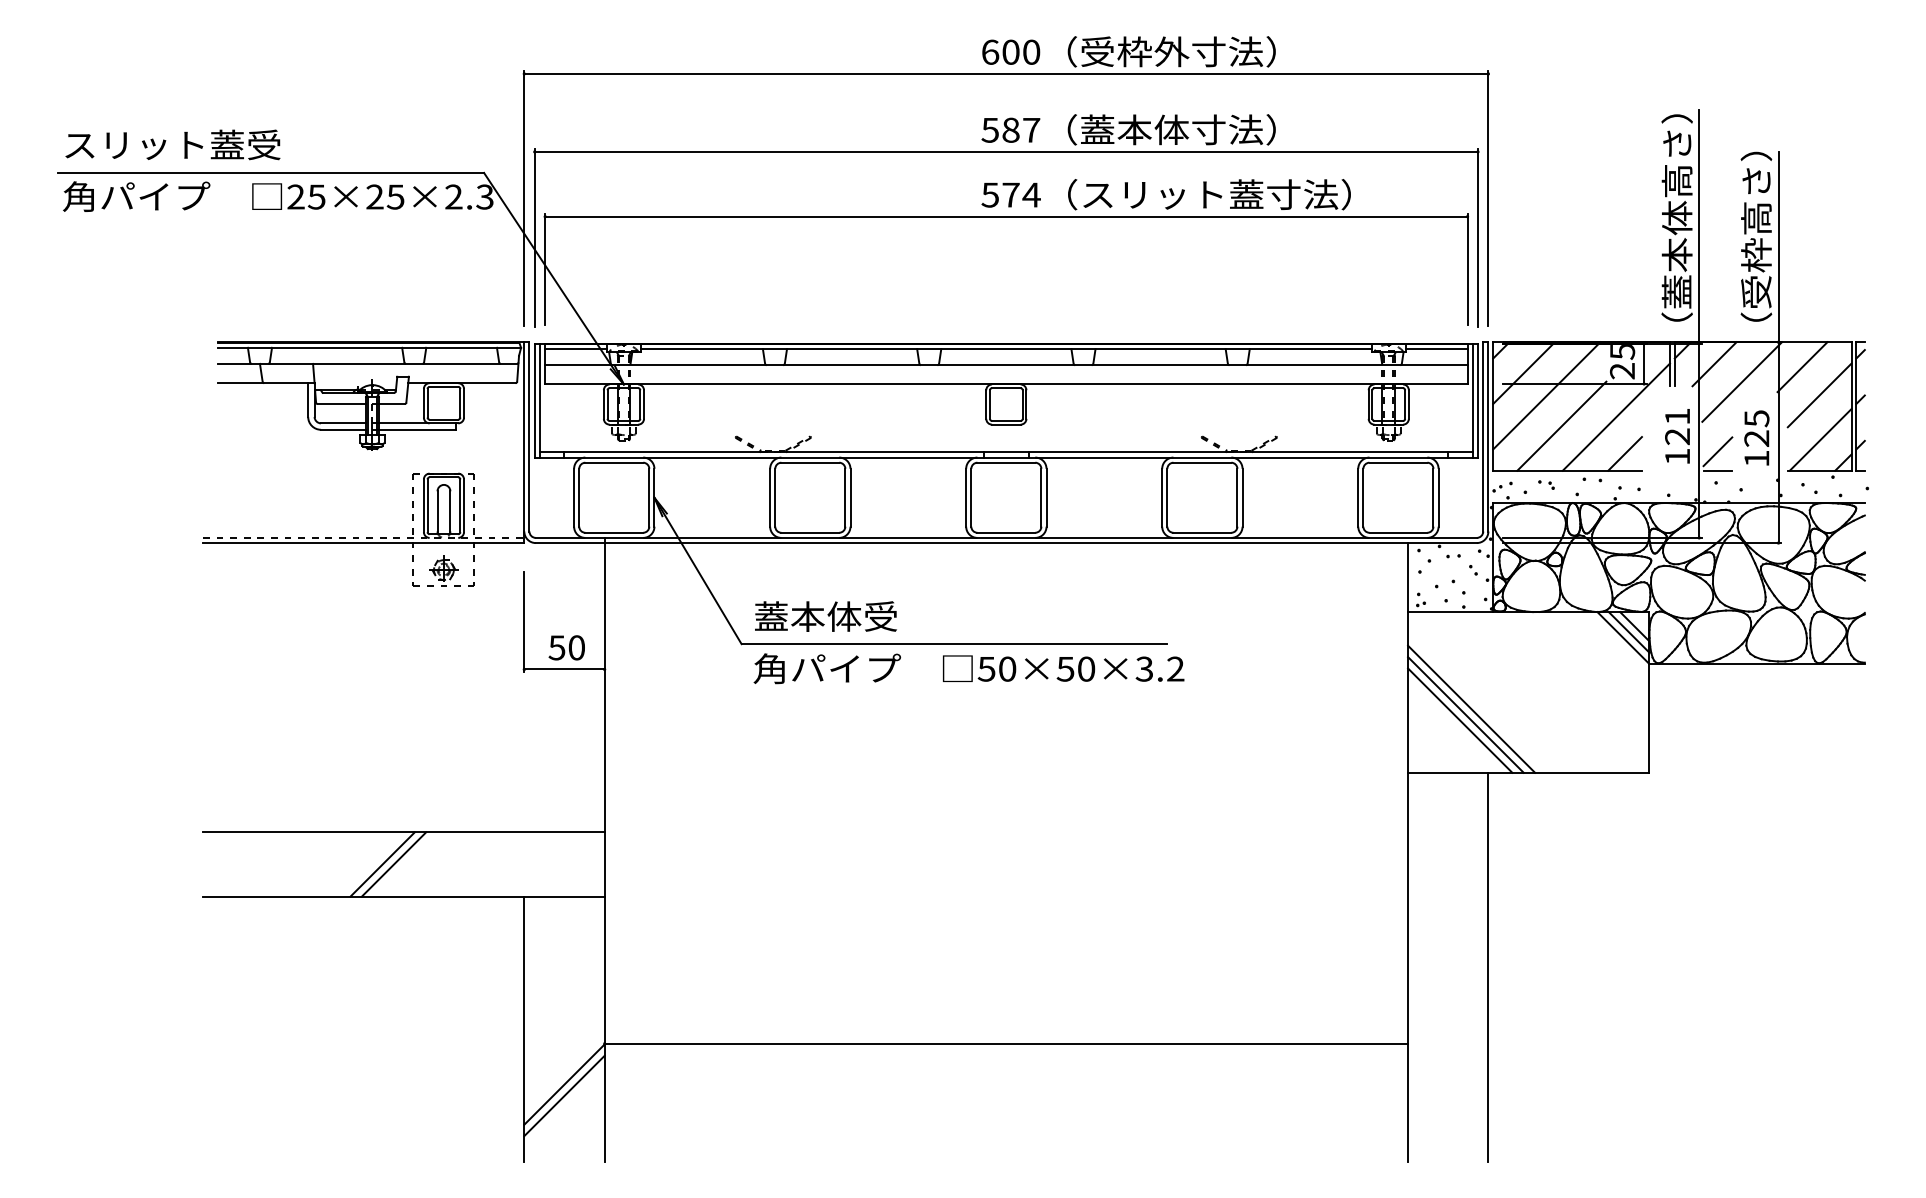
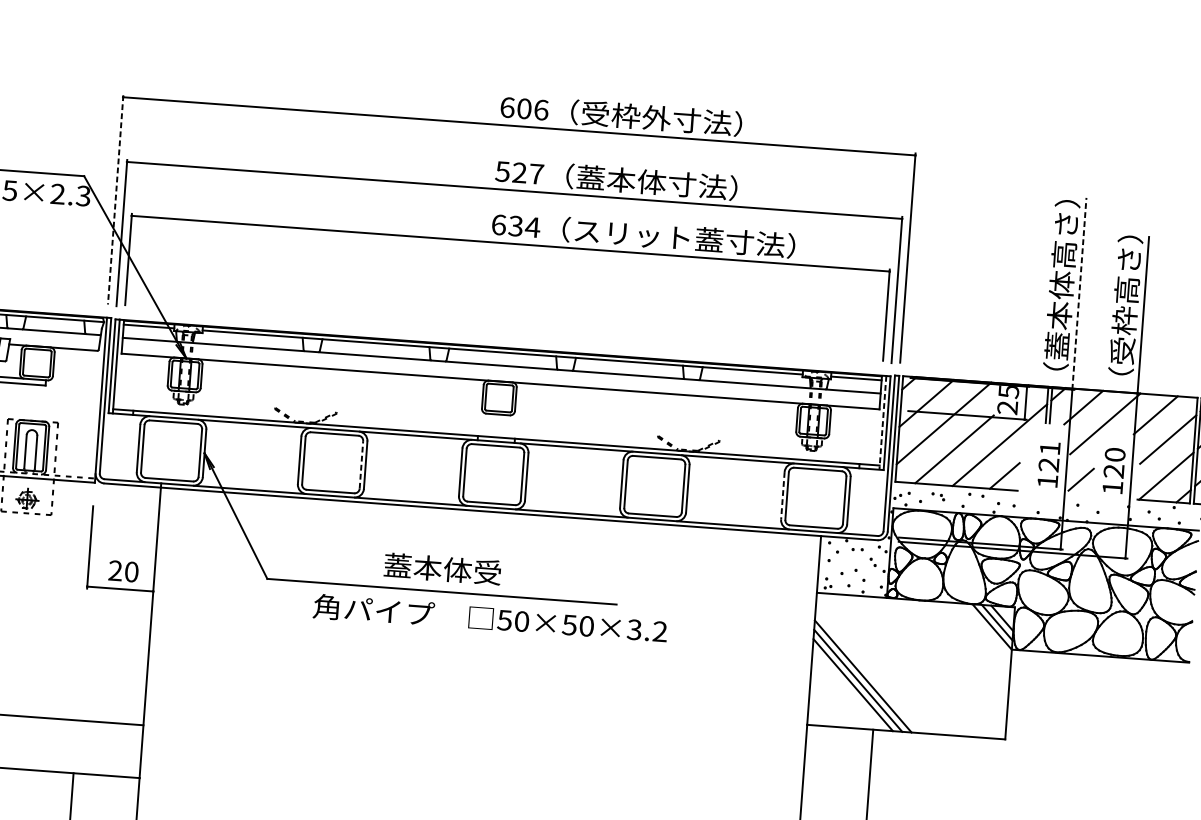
text: (1031, 51) -> (541, 109), 600 -> 606
text: (1010, 129) -> (519, 172), 587 -> 527
text: (1000, 194) -> (507, 225), 574 -> 634
line: (524, 199) -> (115, 200), solid -> dashed
line: (1699, 226) -> (1079, 293), solid -> dashed
line: (1472, 401) -> (882, 423), solid -> dashed
text: (1756, 418) -> (1114, 454), 125 -> 120
line: (1717, 470) -> (1079, 495), removed
line: (845, 497) -> (361, 464), solid -> dashed
line: (1358, 497) -> (783, 495), solid -> dashed
text: (825, 616) -> (442, 568), moved
text: (556, 647) -> (115, 570), 50 -> 20
text: (968, 668) -> (489, 618), moved

